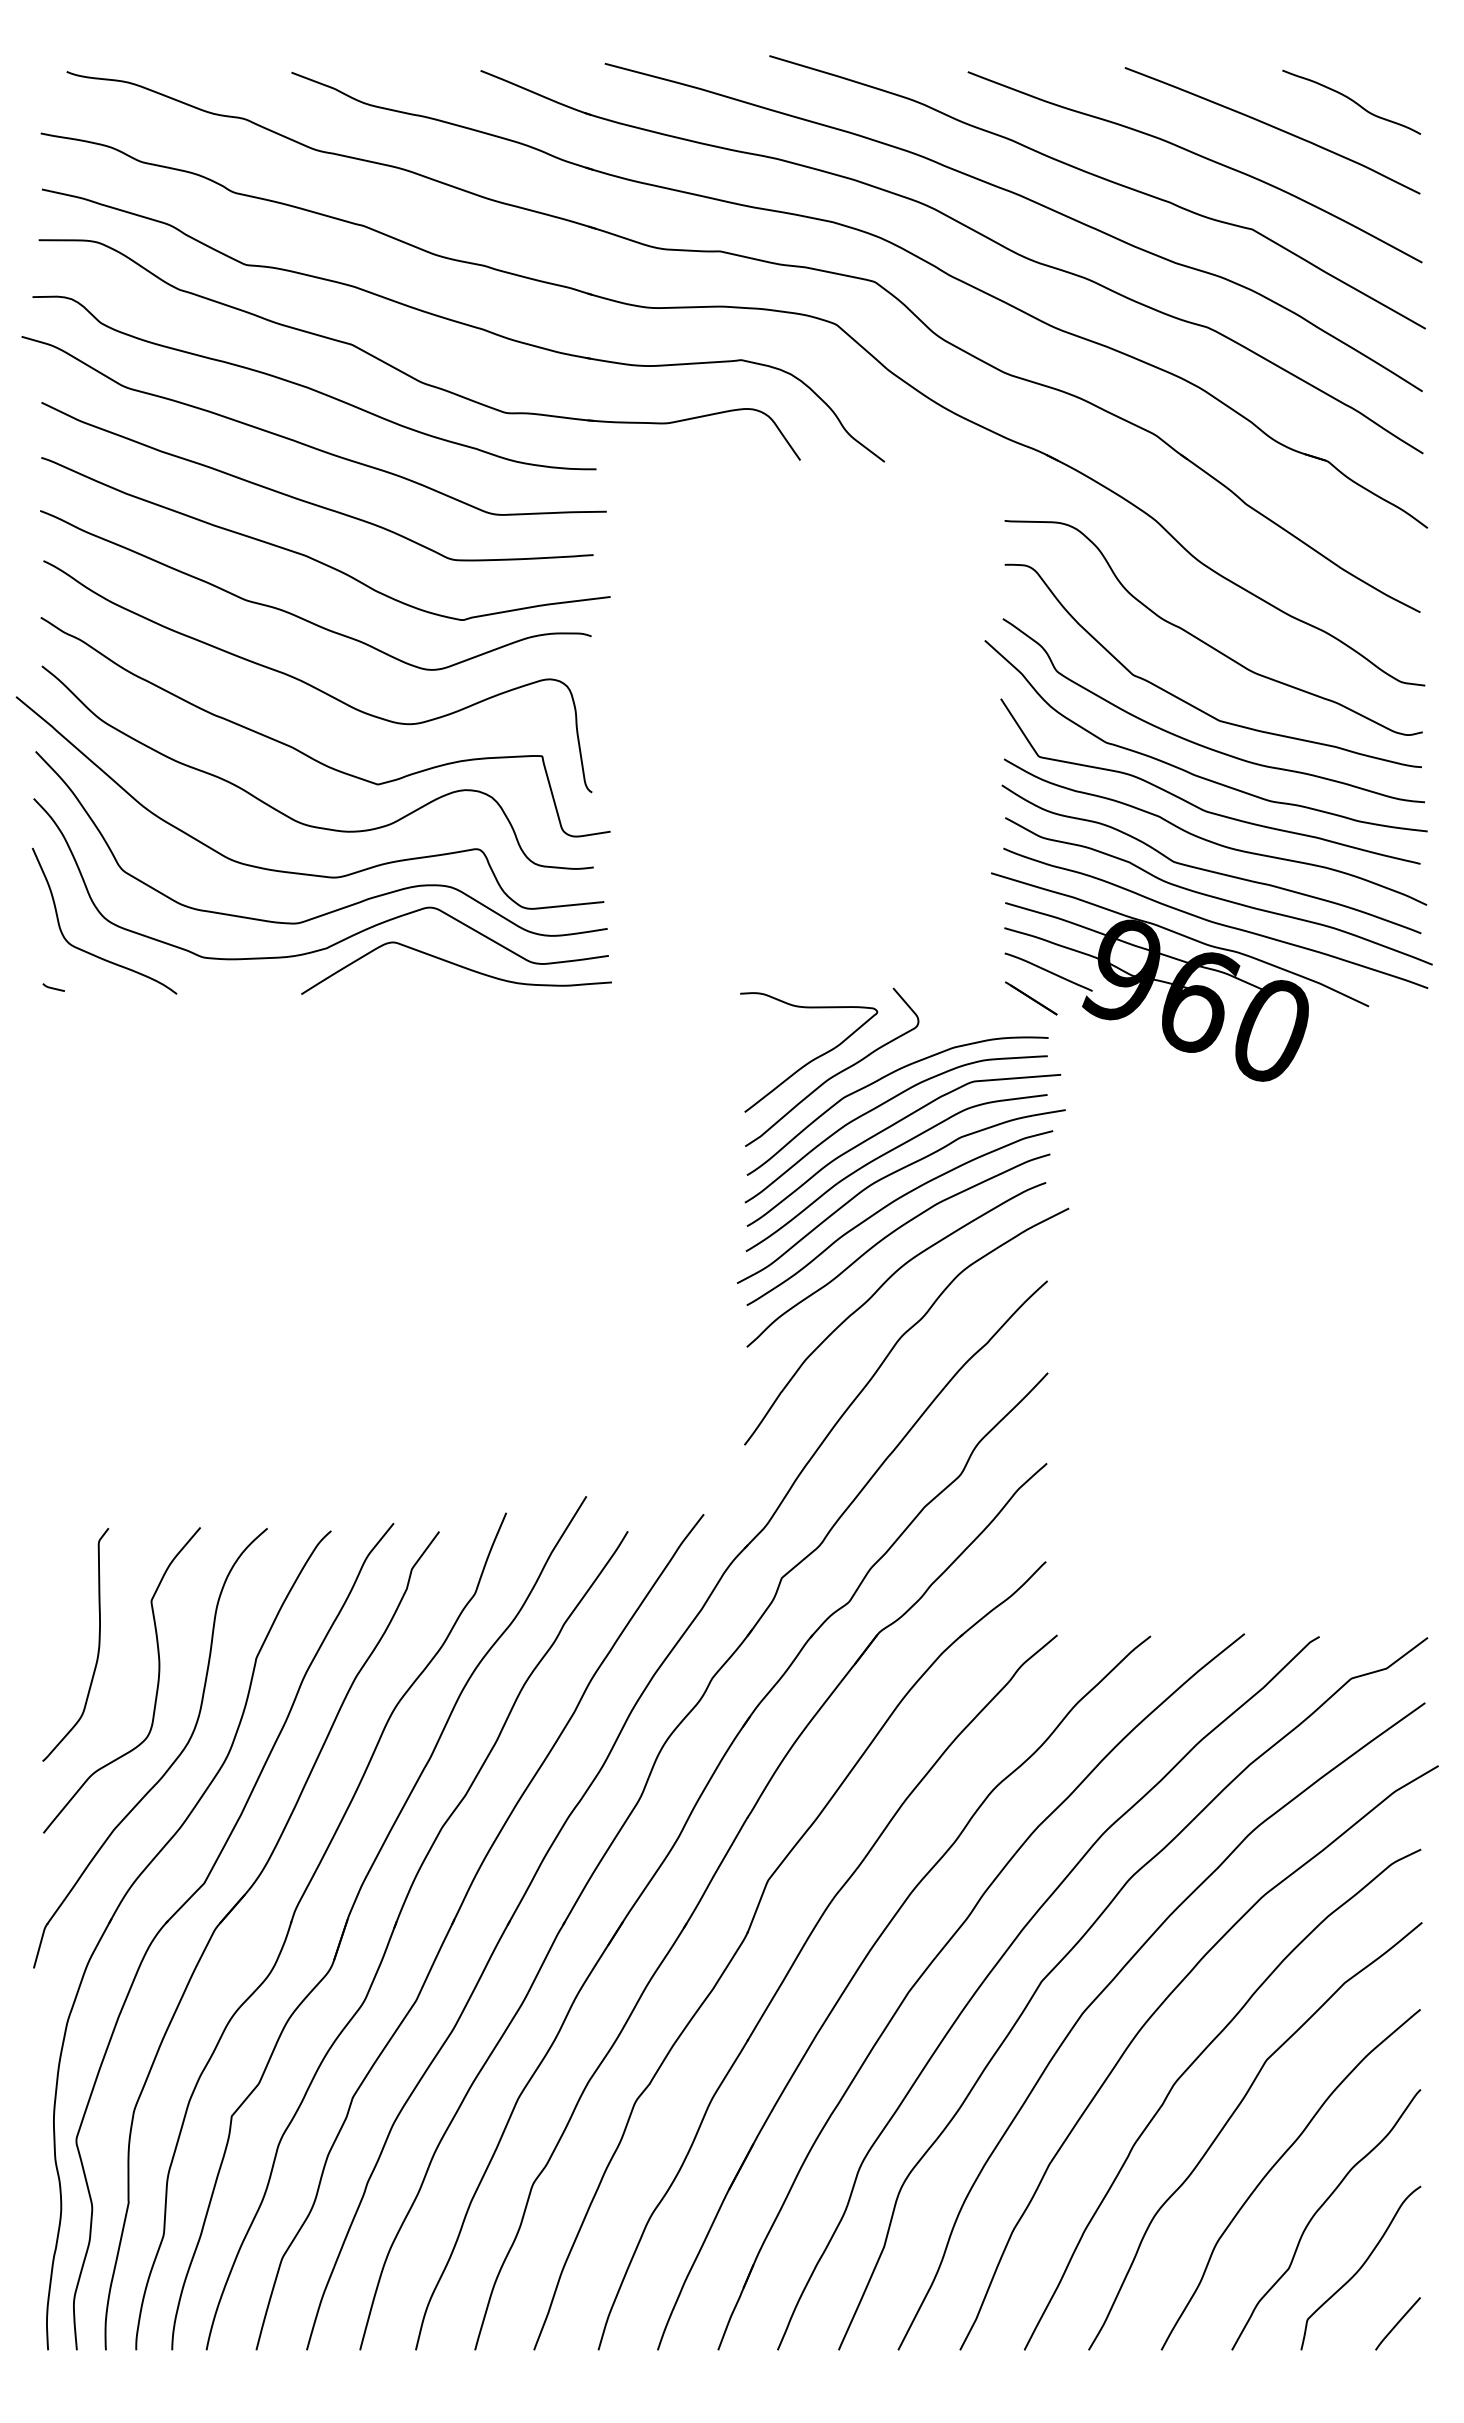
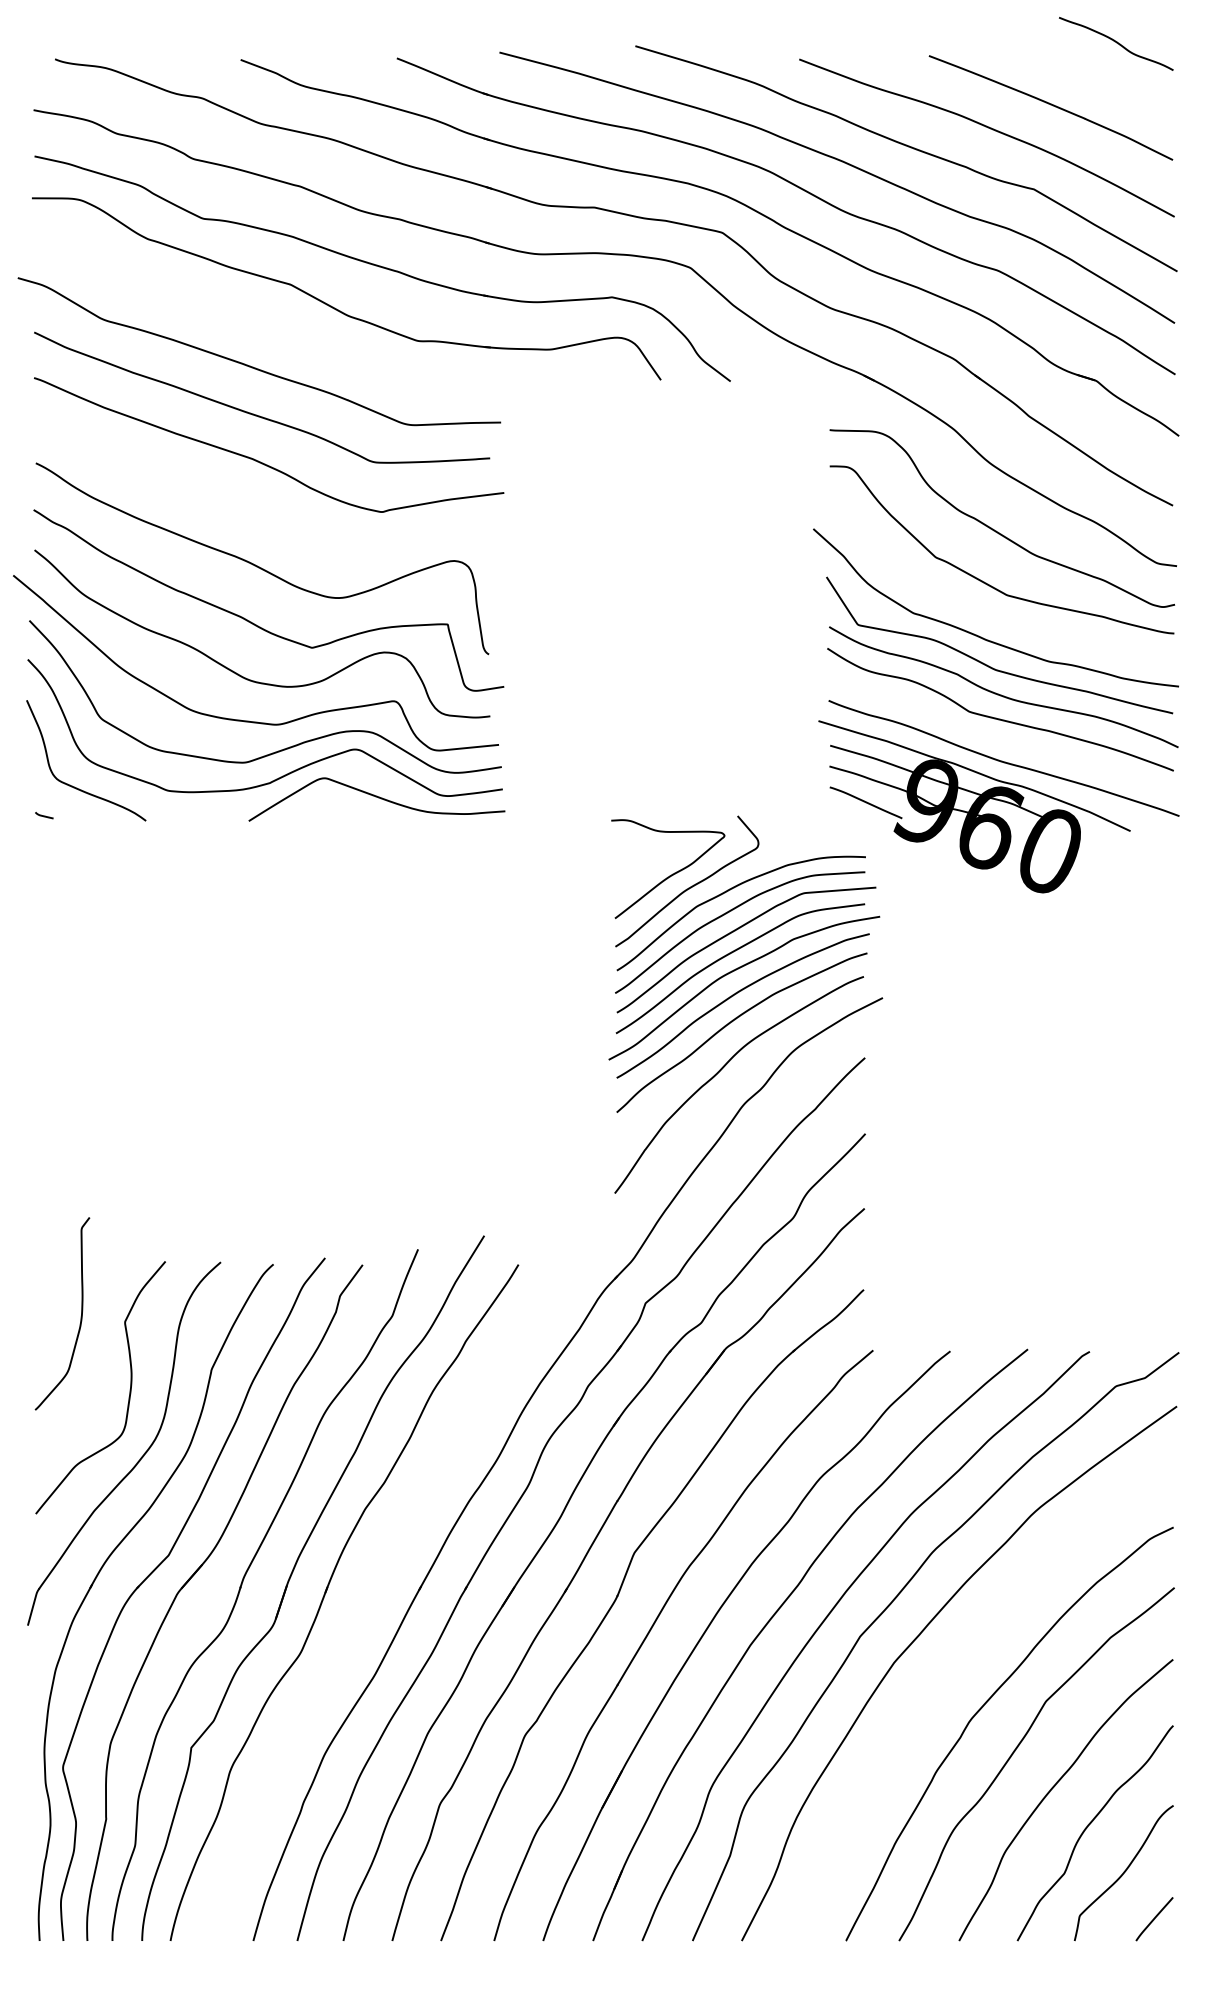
curve: (1351, 100) -> (1116, 42), moved
curve: (312, 388) -> (258, 320), removed
curve: (302, 617) -> (249, 509), removed
curve: (1201, 744) -> (992, 614), removed
curve: (1216, 896) -> (1004, 740), removed
line: (1031, 998) -> (851, 824), removed
curve: (98, 1644) -> (81, 1313), moved
part: (455, 1920) -> (376, 1586), removed
curve: (1154, 2014) -> (953, 1663), removed

